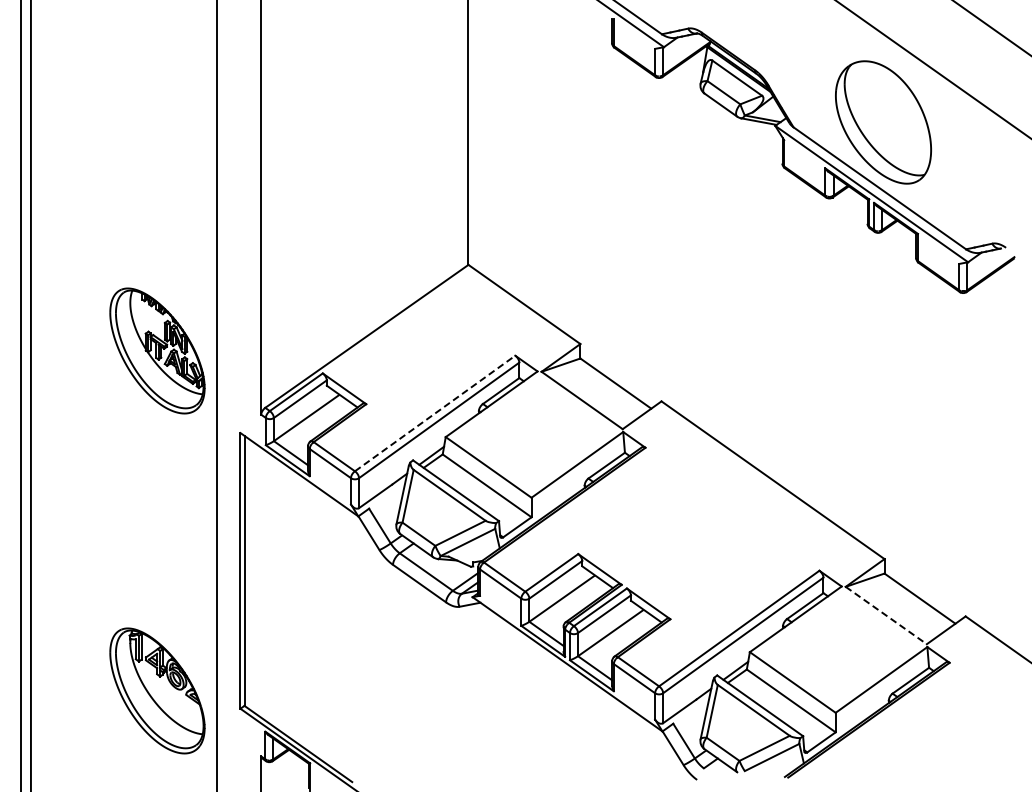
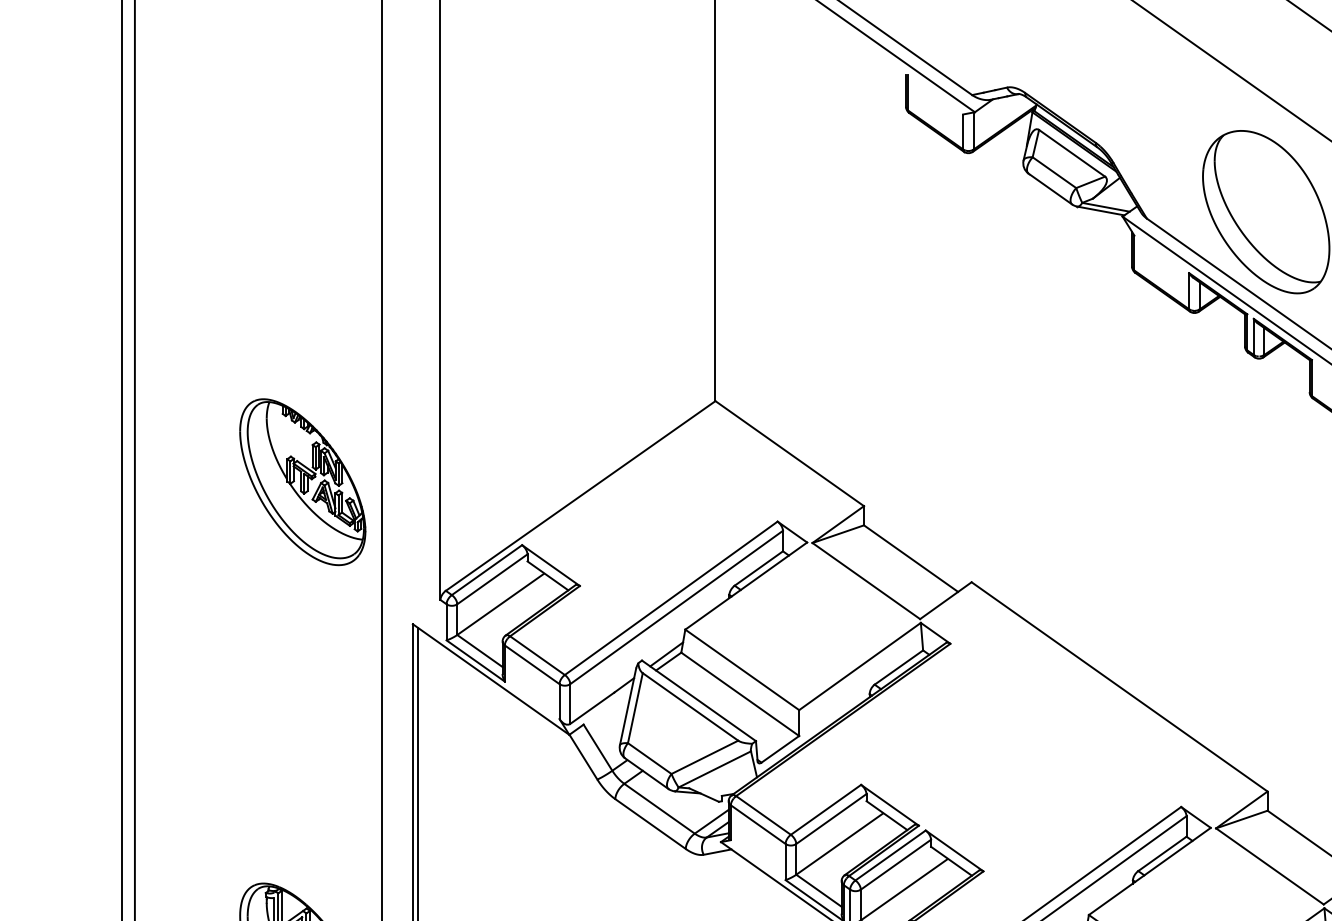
part: (157, 350) -> (302, 481), moved
line: (435, 413) -> (671, 598), dashed -> solid
line: (886, 615) -> (1270, 866), dashed -> solid

